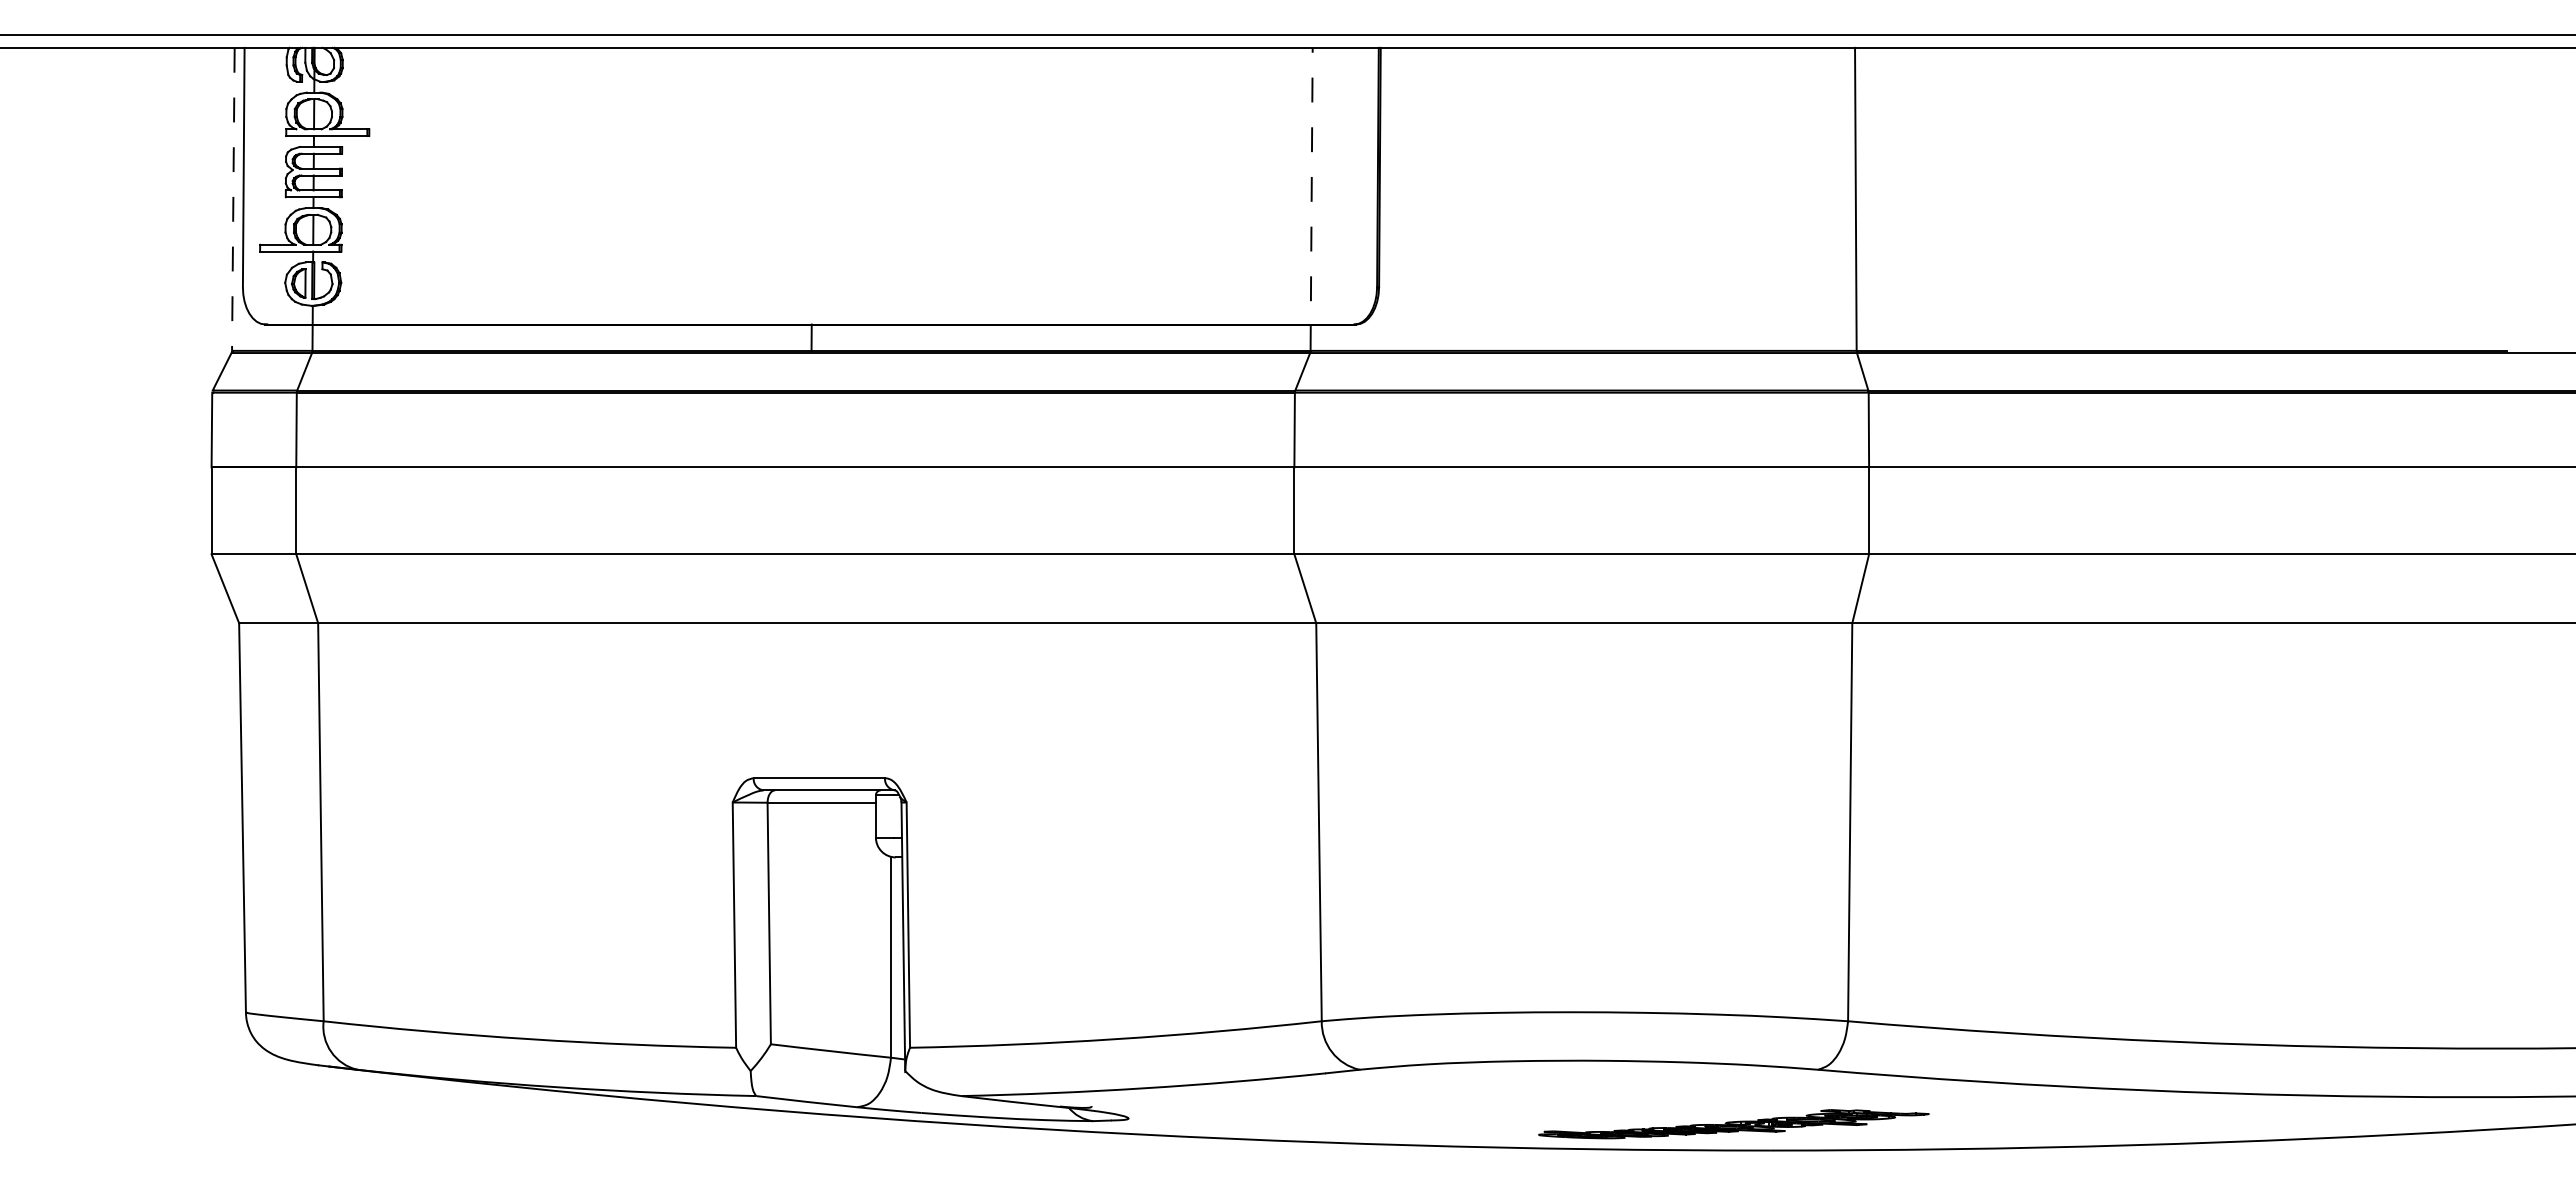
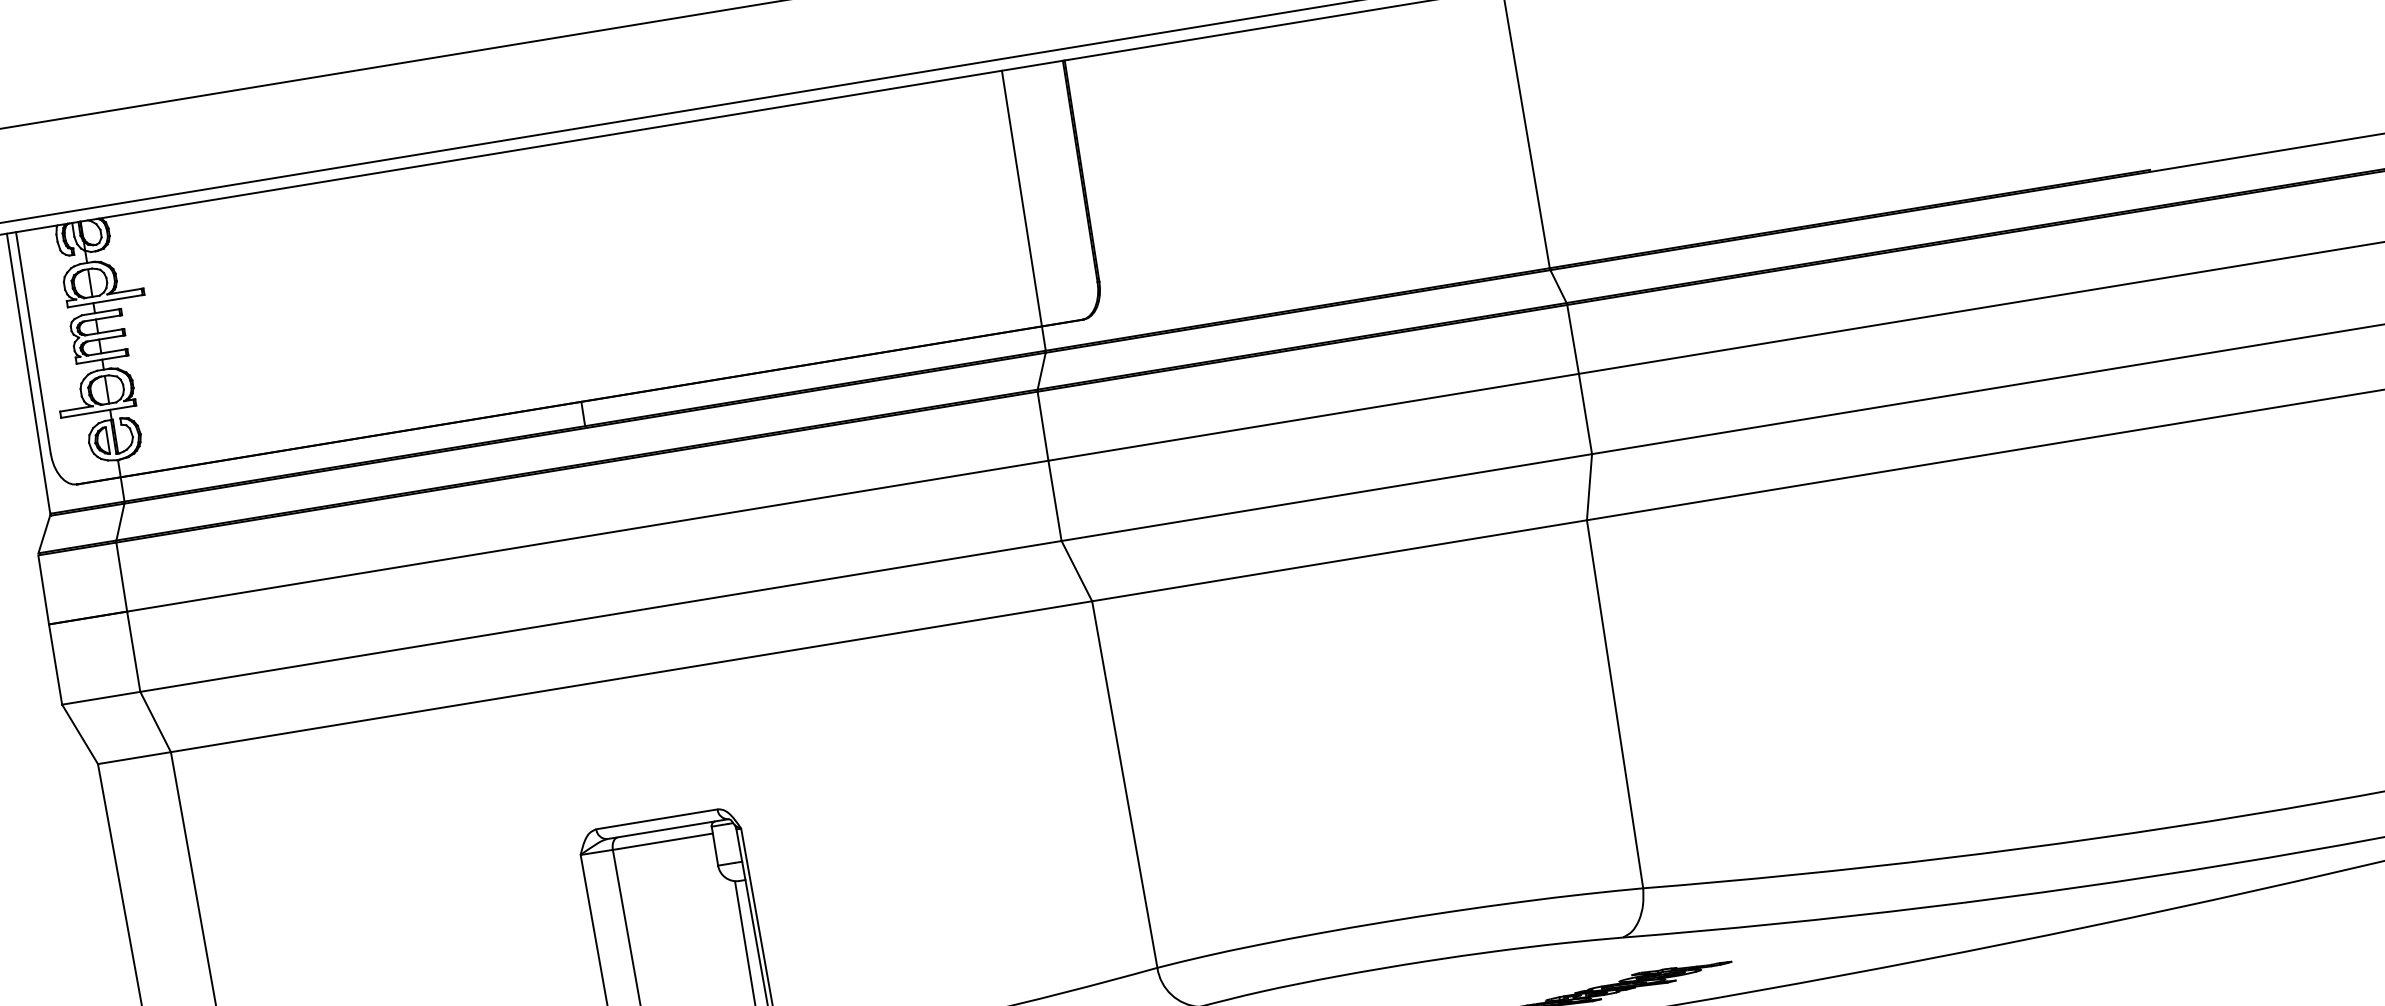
line: (233, 199) -> (28, 373), dashed -> solid
line: (1311, 199) -> (1023, 210), dashed -> solid

